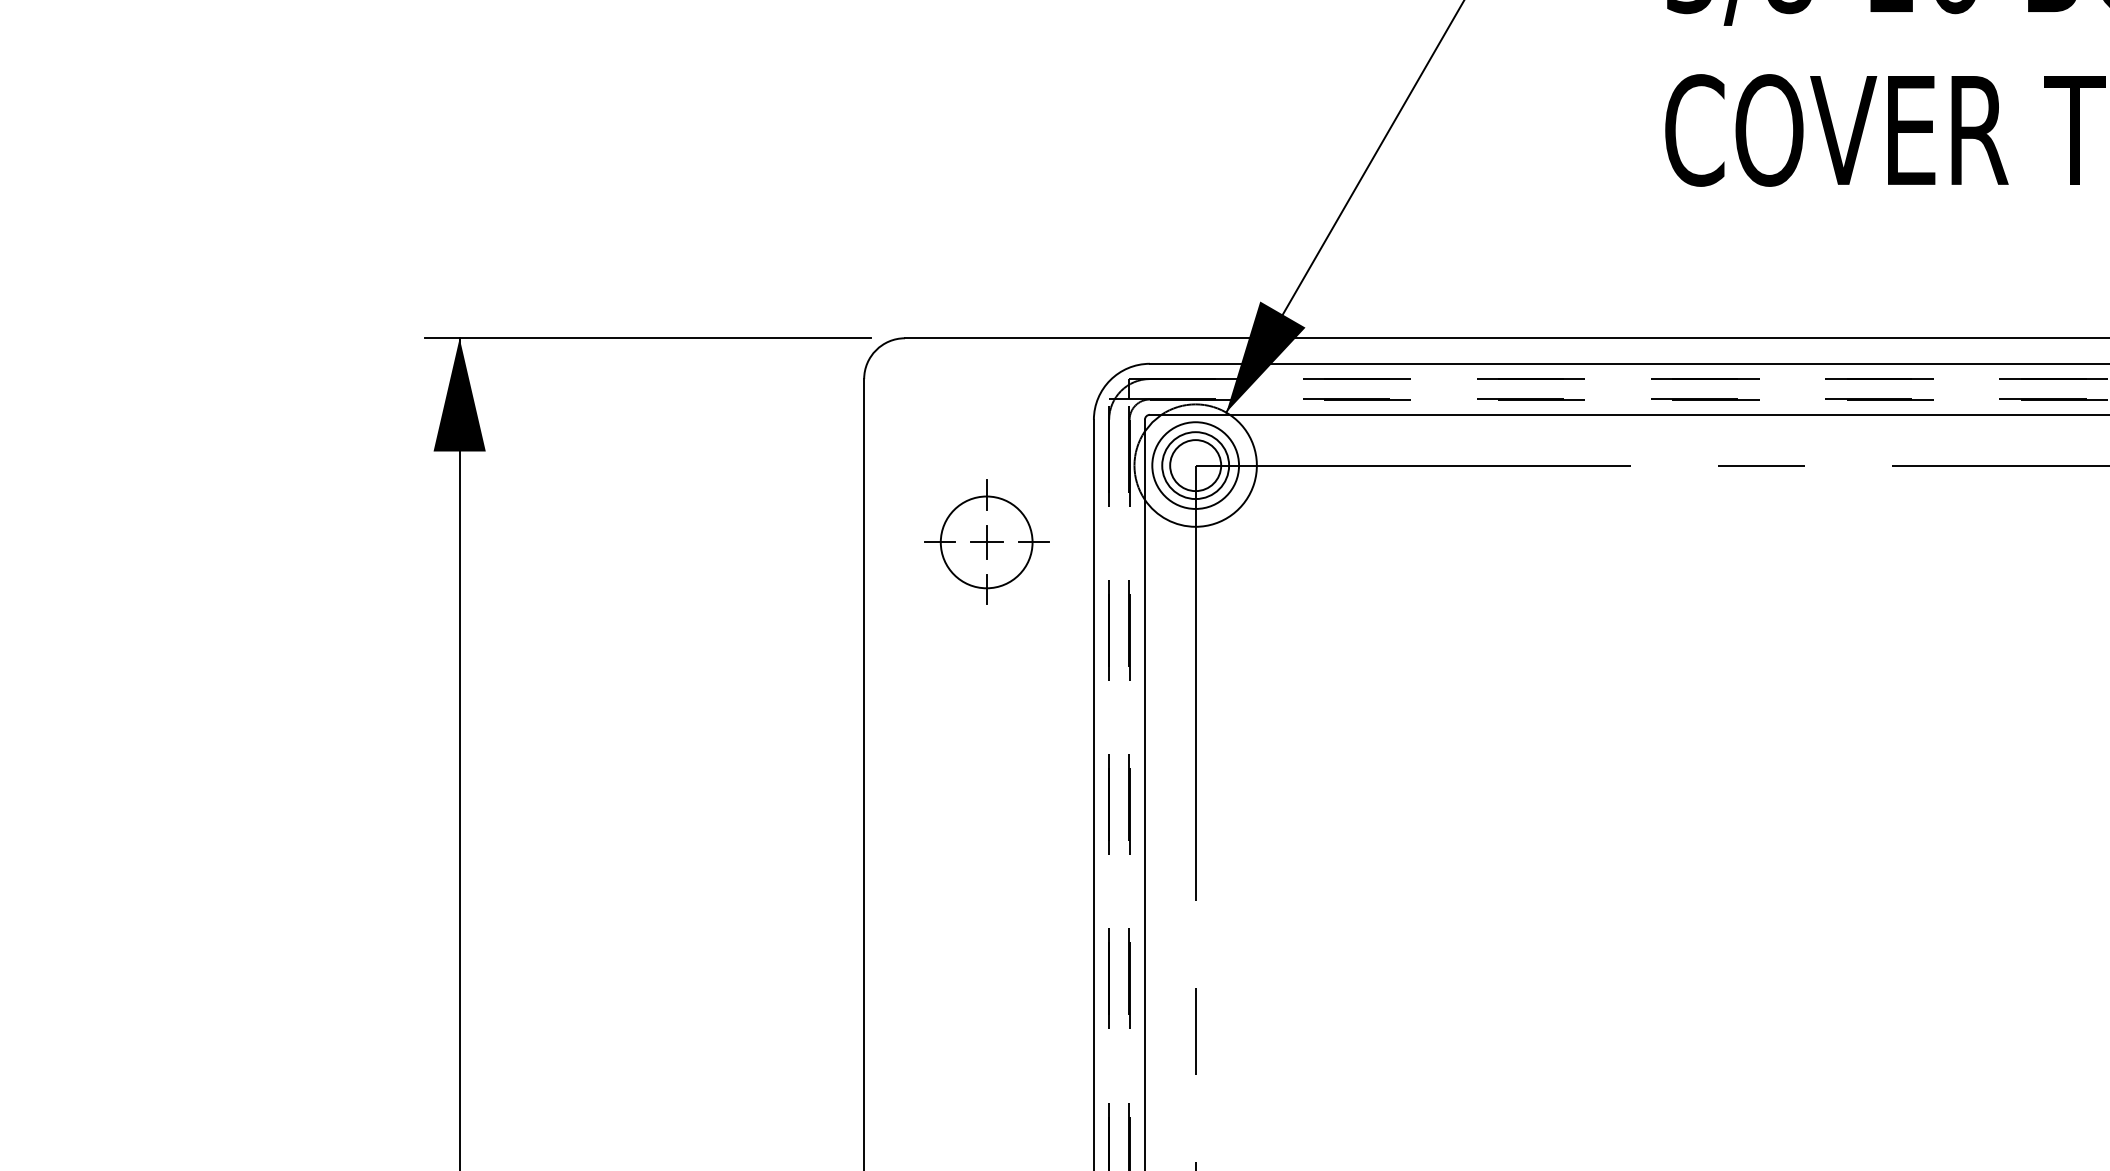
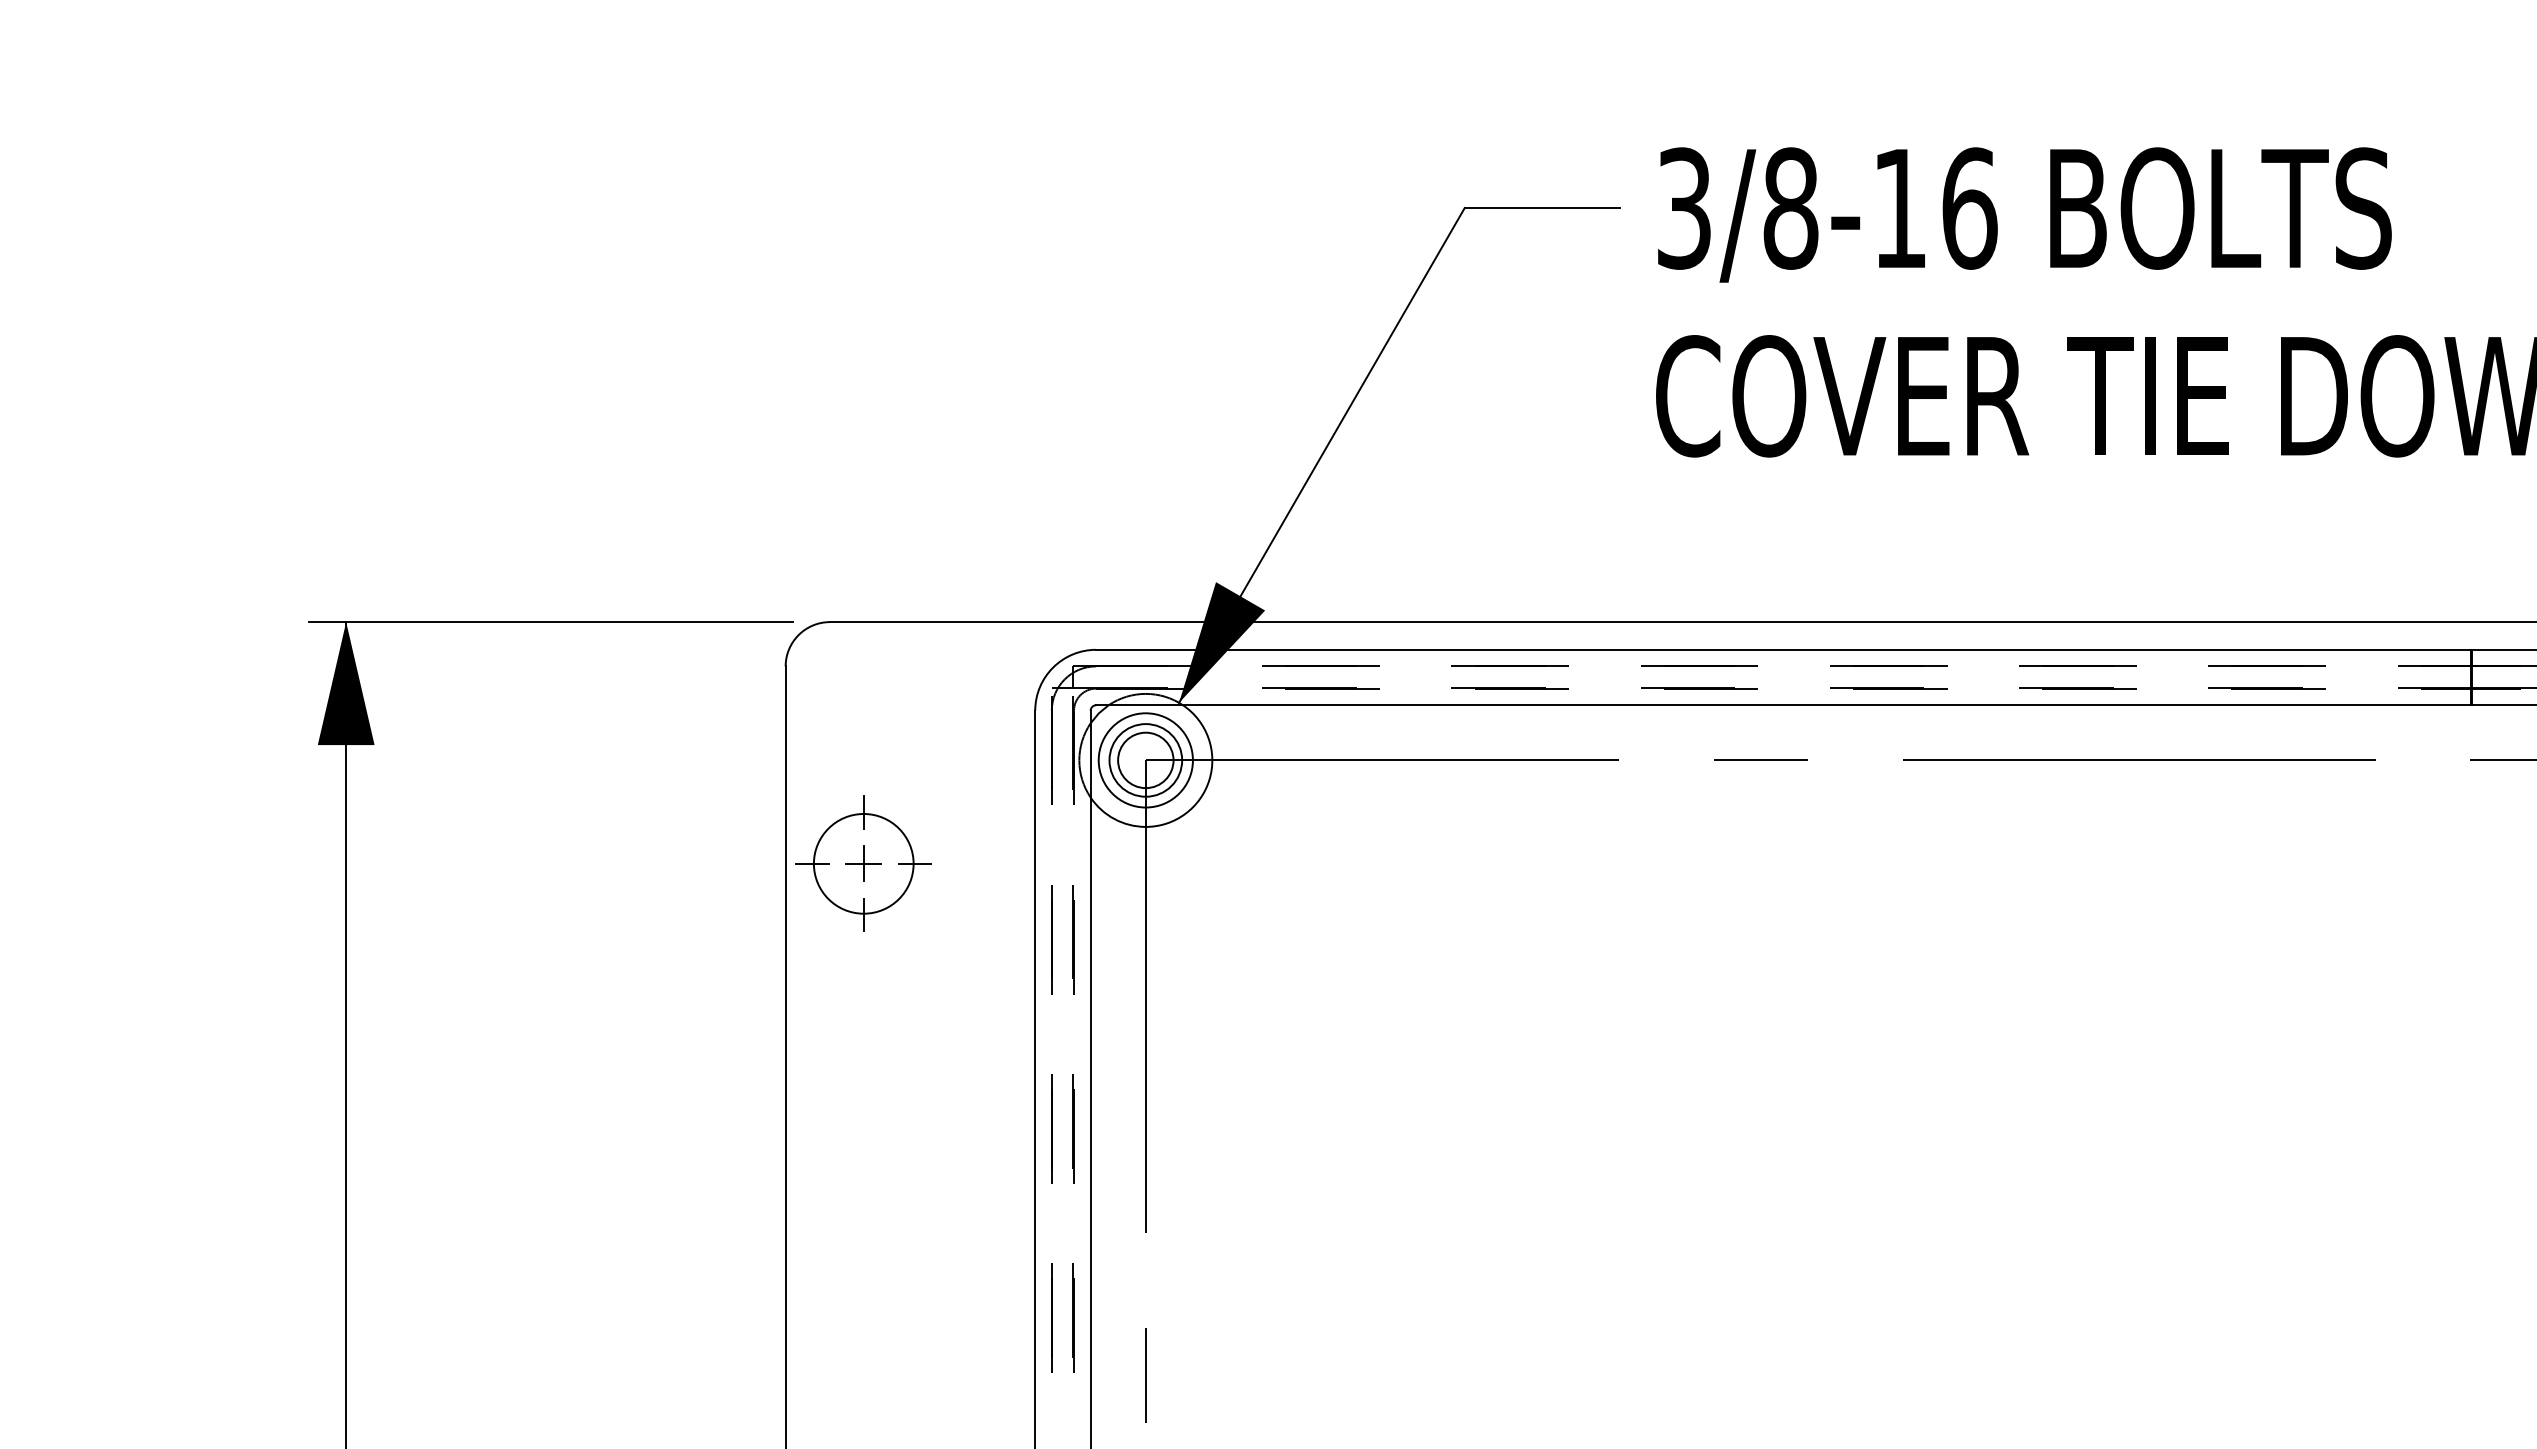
part: (986, 542) -> (863, 863), moved

